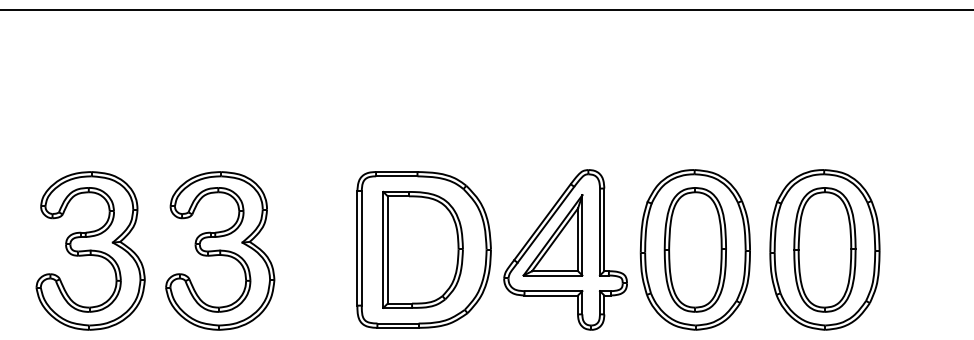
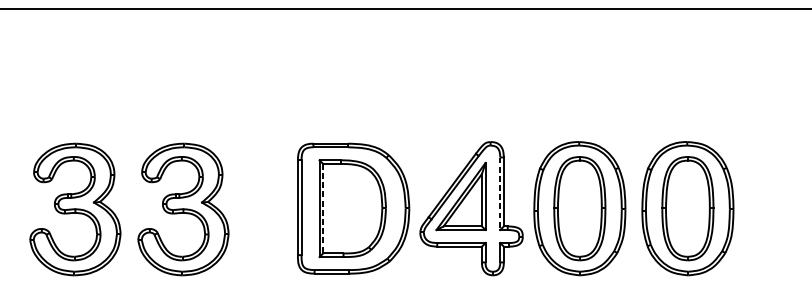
line: (599, 232) -> (499, 194), solid -> dashed
line: (387, 249) -> (322, 208), solid -> dashed

